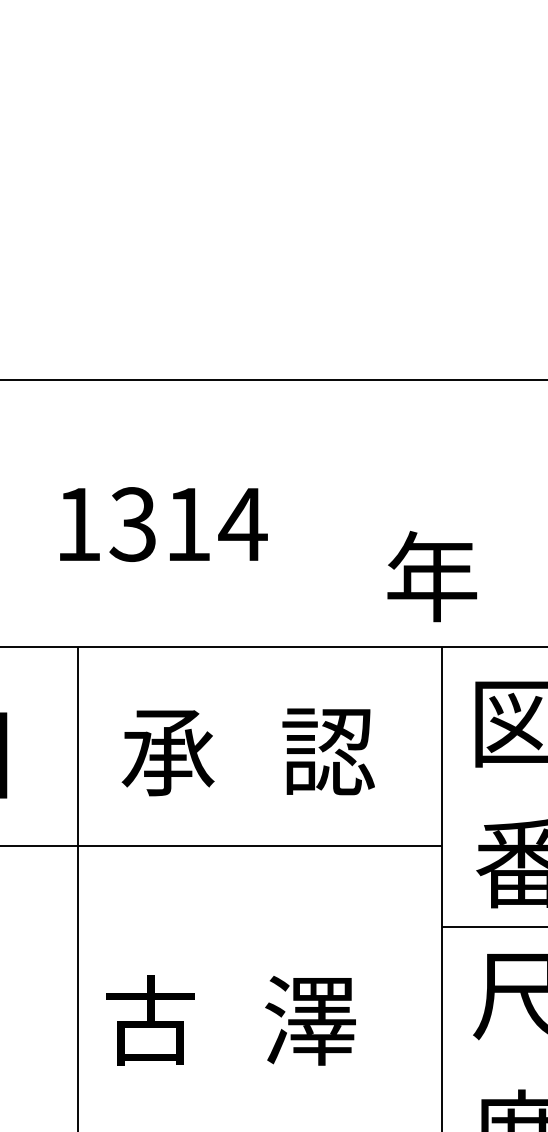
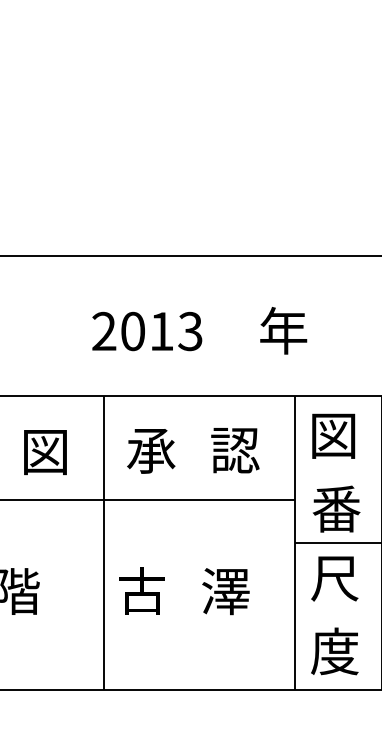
text: (160, 524) -> (147, 331), 1314 -> 2013
text: (431, 576) -> (283, 330), moved

